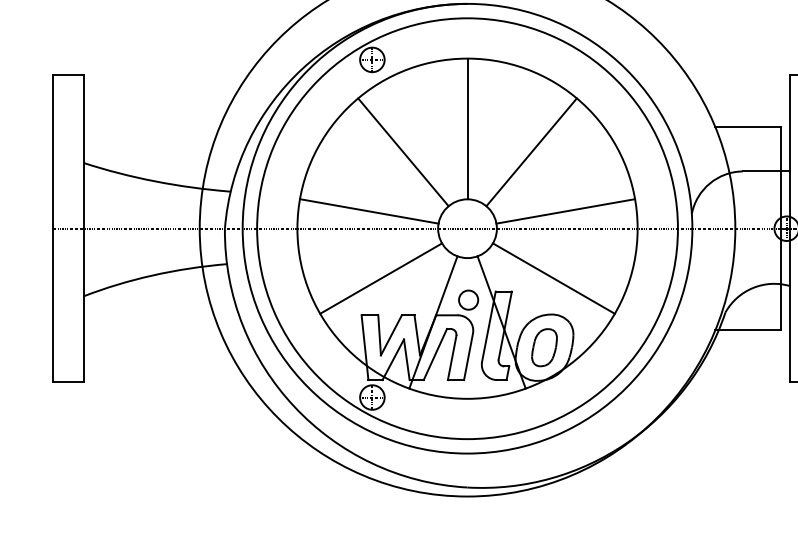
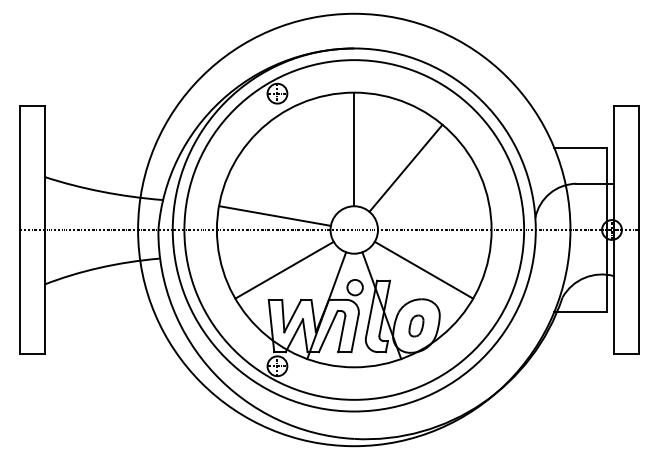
line: (403, 151) -> (302, 167), removed
line: (565, 210) -> (433, 215), removed
part: (544, 347) -> (416, 325), size x0.7

